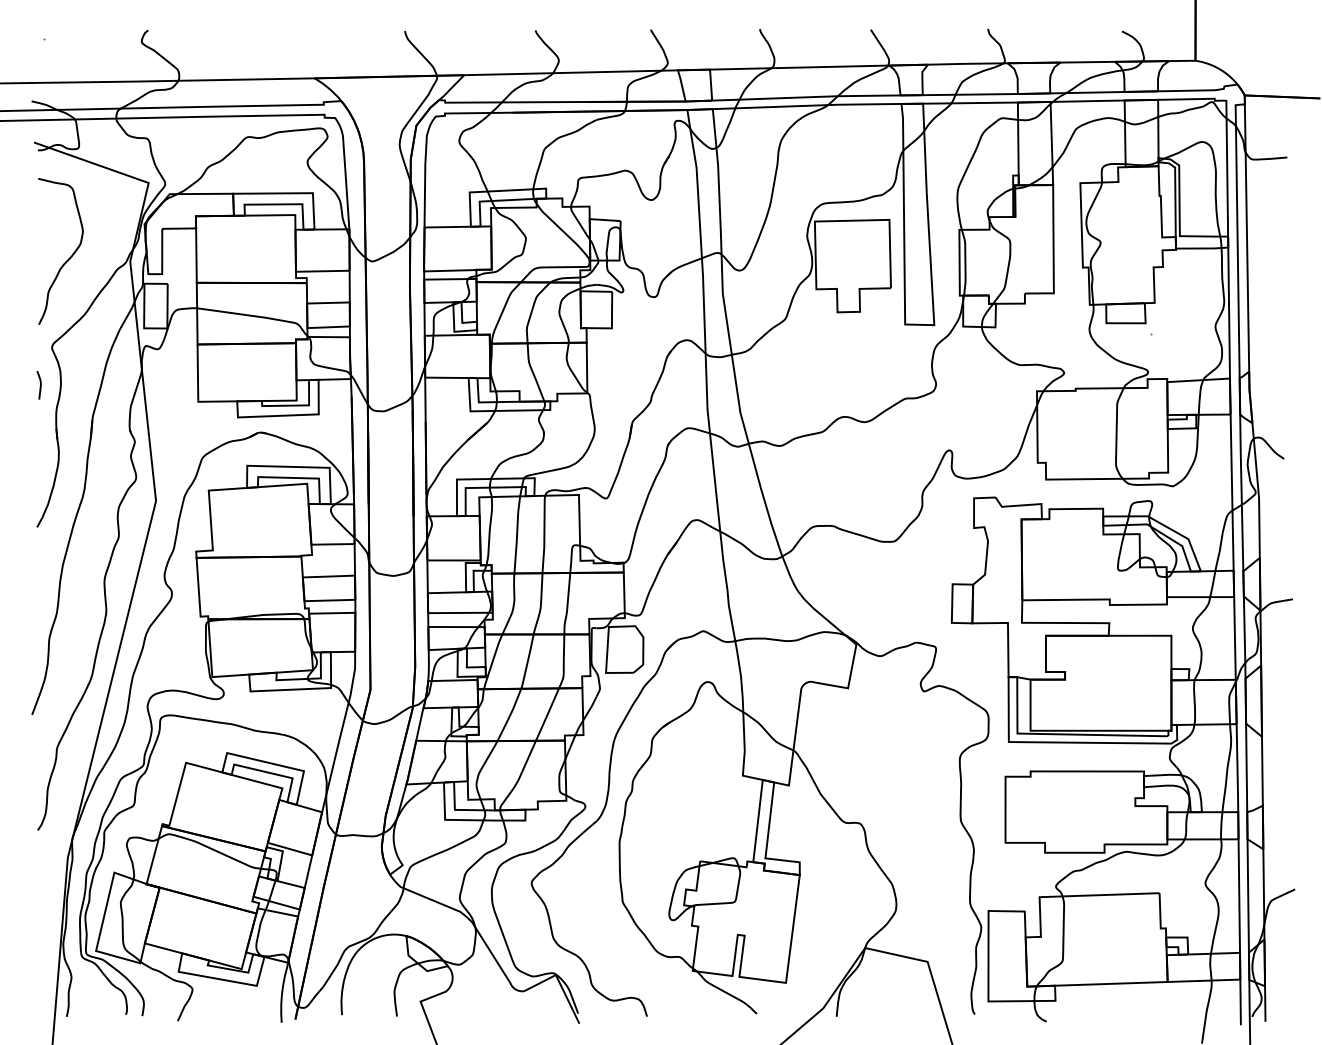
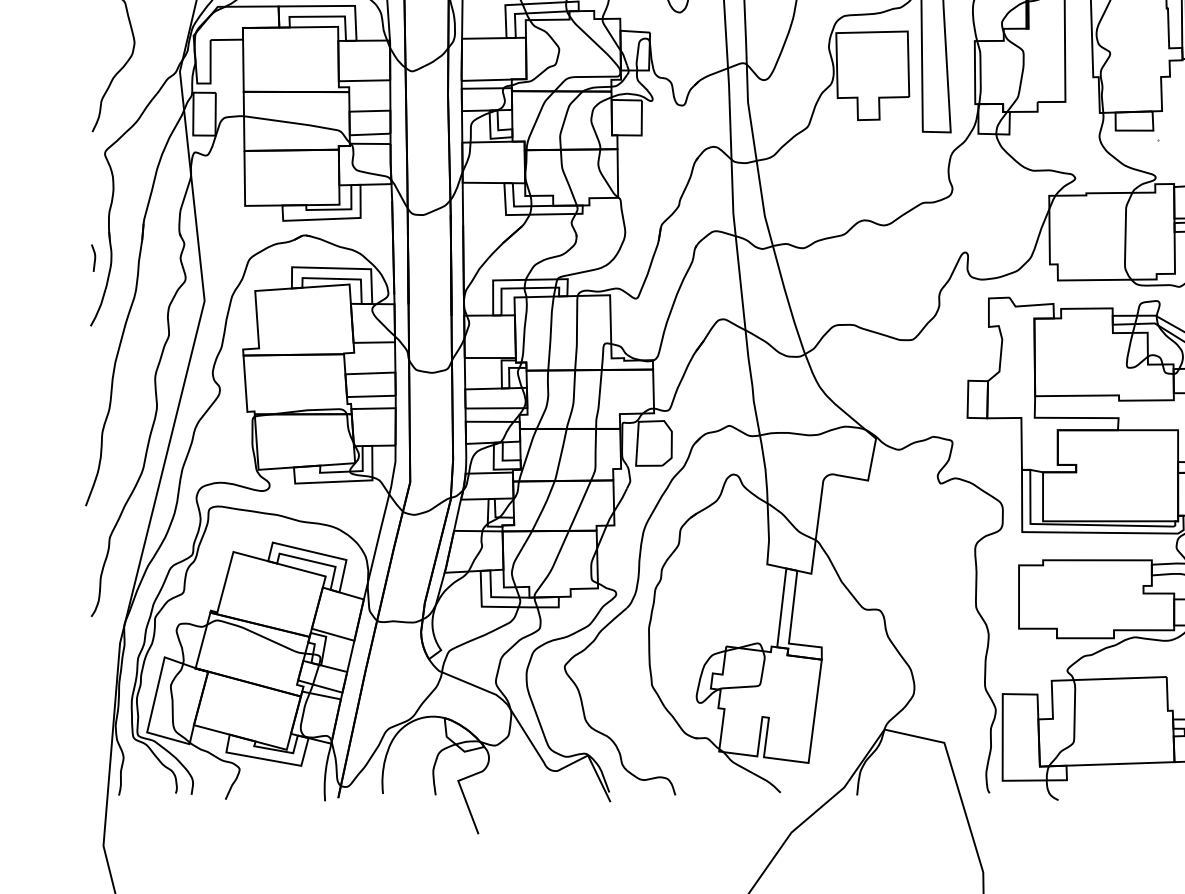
line: (39, 386) -> (93, 259), moved

